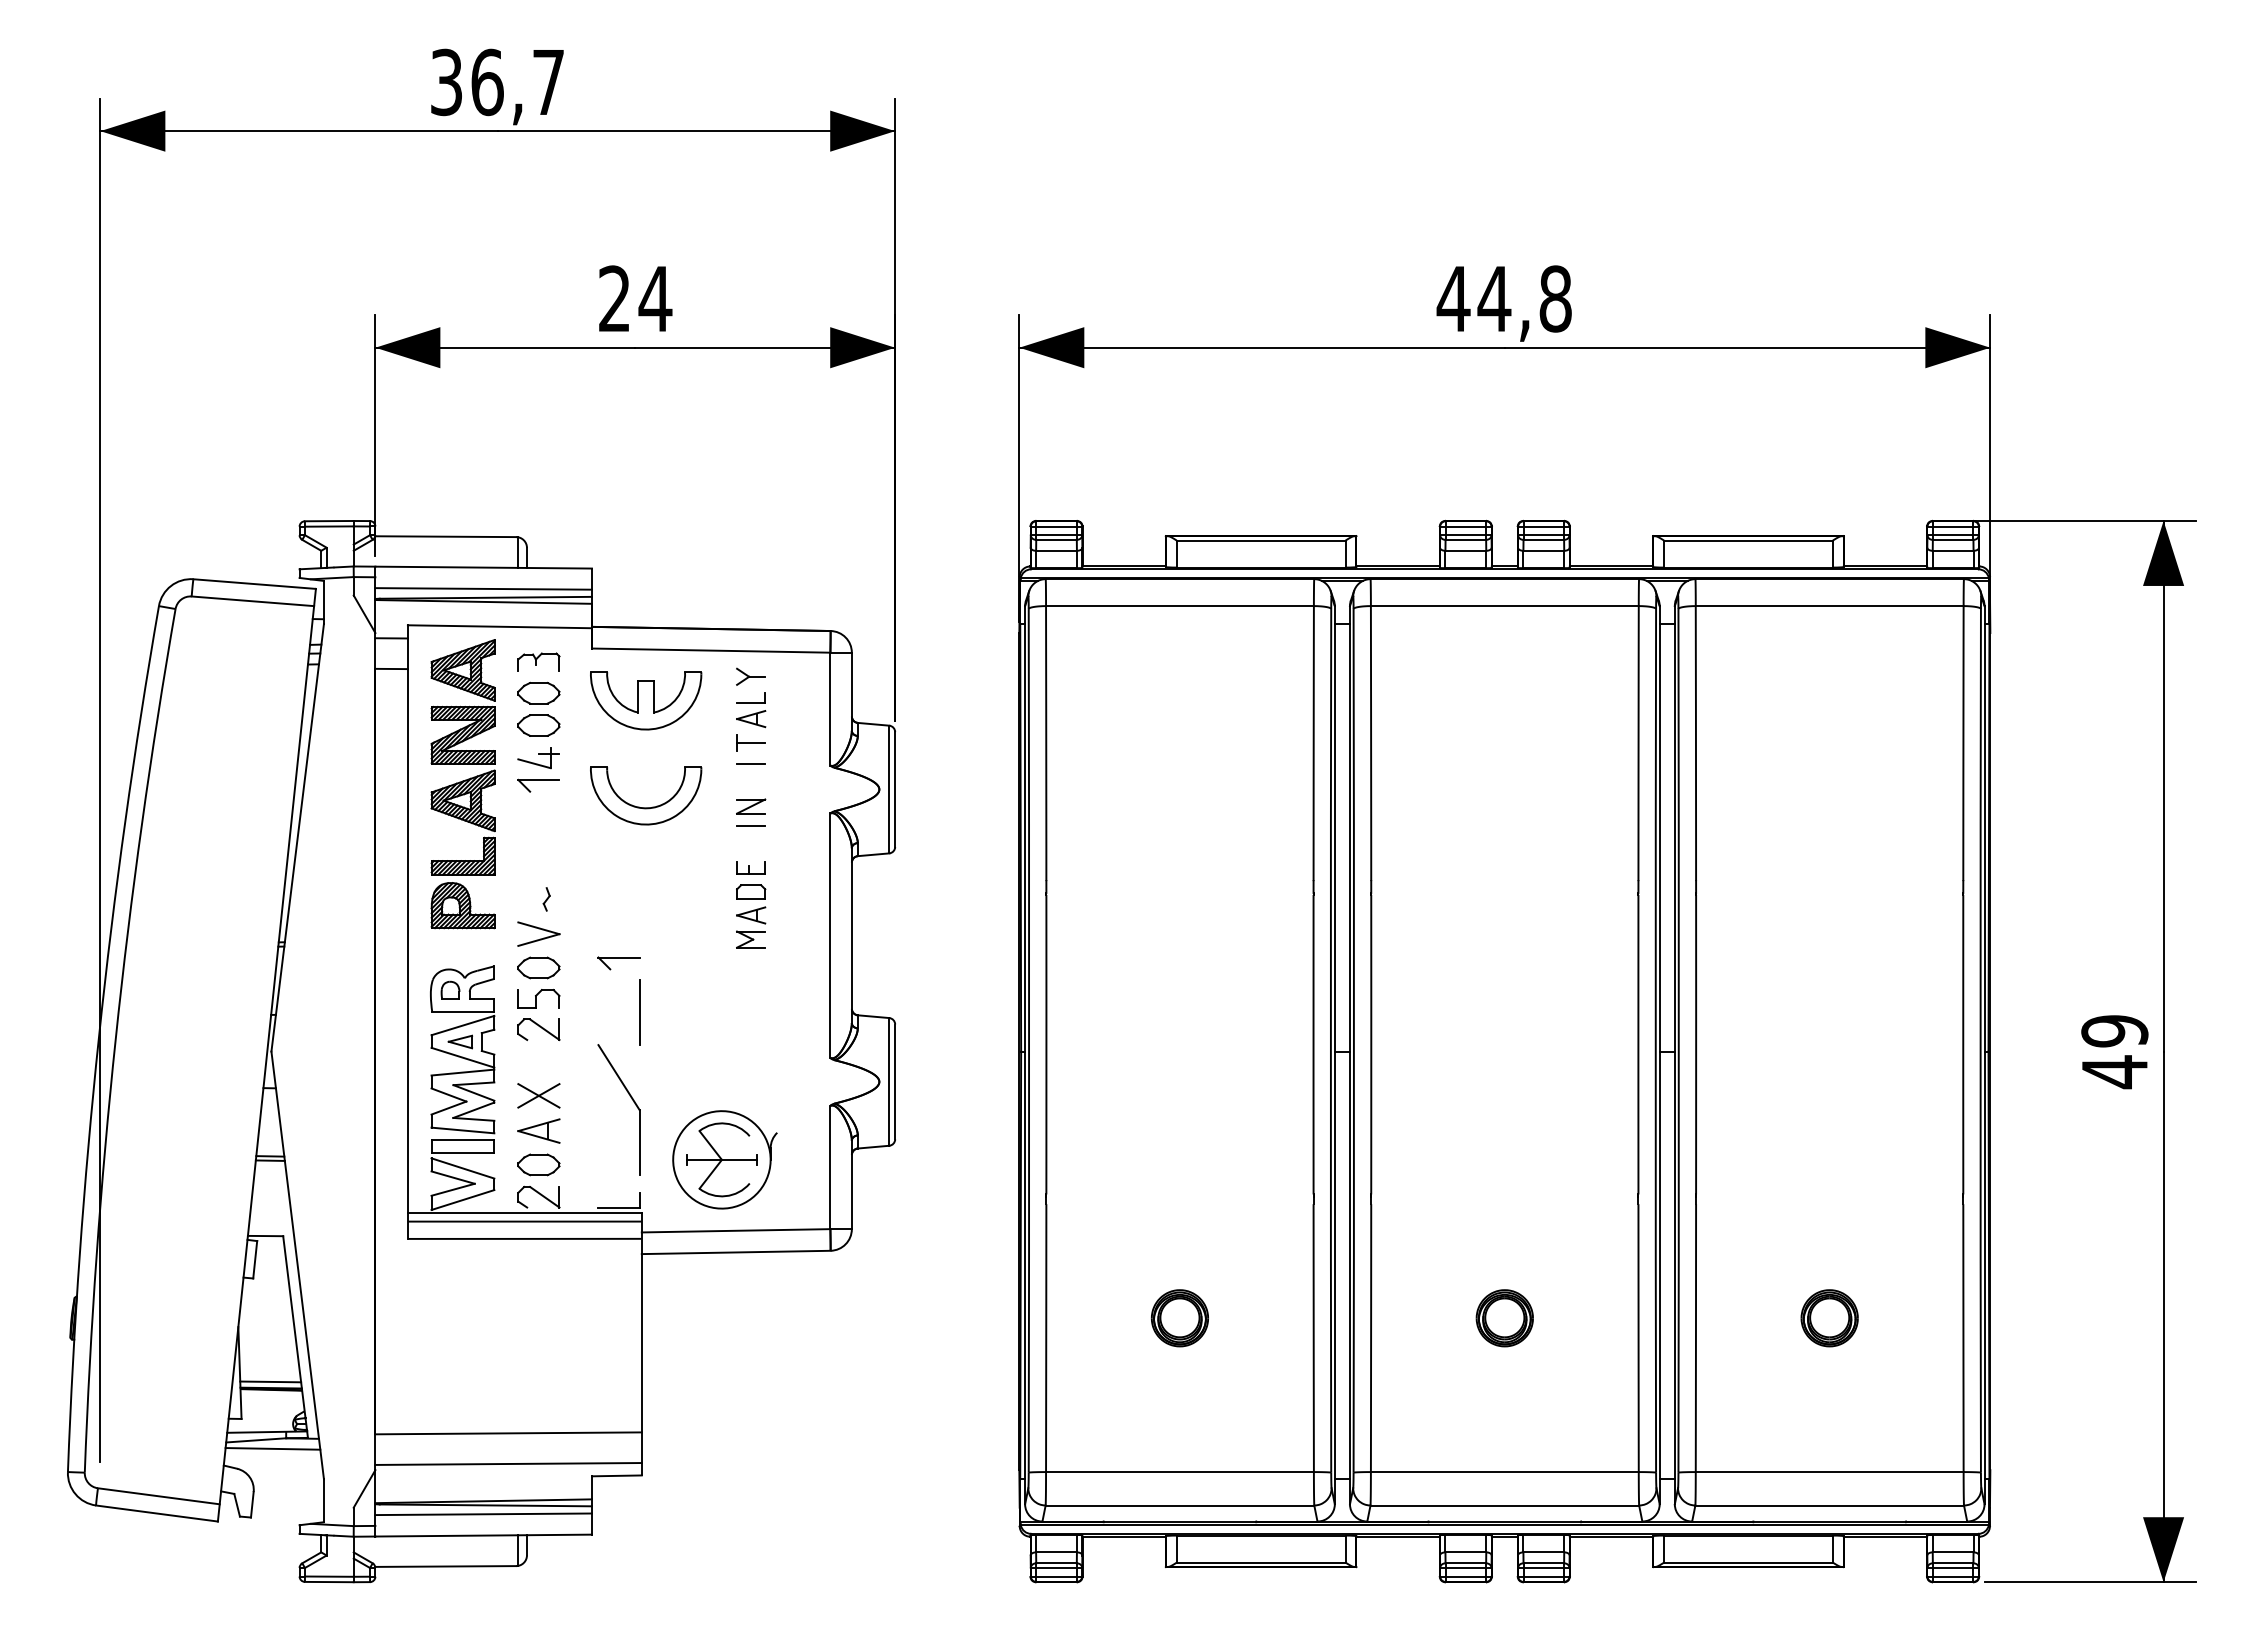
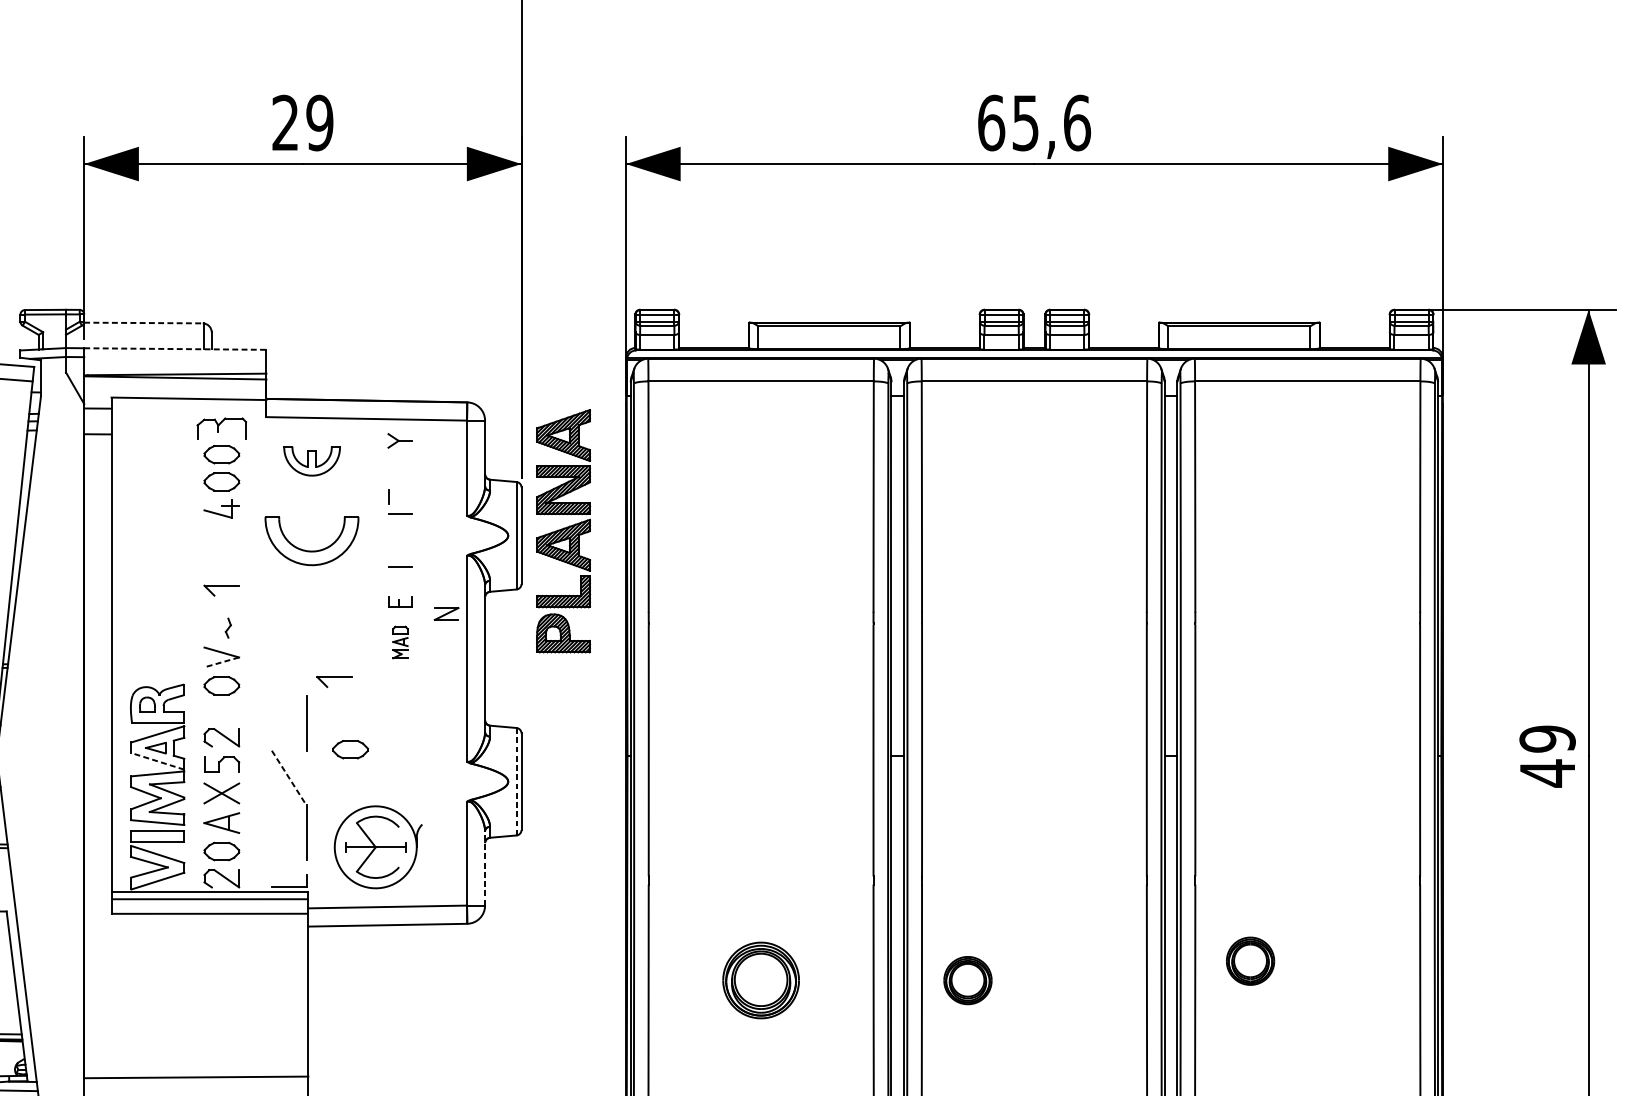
text: (655, 298) -> (319, 122), 24 -> 29
text: (1504, 298) -> (1034, 122), 44,8 -> 65,6
line: (446, 536) -> (144, 322), solid -> dashed
line: (484, 567) -> (176, 348), solid -> dashed
line: (483, 588) -> (175, 366), removed
part: (538, 661) -> (221, 428), size x1.4
part: (646, 700) -> (312, 460), size x0.6
part: (751, 710) -> (400, 469), removed
line: (751, 743) -> (400, 497), removed
part: (462, 784) -> (563, 531), moved
part: (538, 785) -> (221, 590), moved
part: (751, 806) -> (446, 613), moved
part: (751, 916) -> (400, 642), size x0.6
line: (538, 940) -> (221, 662), solid -> dashed
part: (618, 963) -> (334, 682), moved
part: (538, 998) -> (221, 764), moved
part: (691, 1043) -> (350, 749), added
line: (462, 1057) -> (157, 761), solid -> dashed
line: (619, 1078) -> (289, 778), solid -> dashed
line: (889, 1081) -> (516, 781), solid -> dashed
line: (851, 1184) -> (484, 868), solid -> dashed
part: (1179, 1318) -> (760, 980), size x1.6
part: (1504, 1318) -> (967, 980), moved
part: (1829, 1318) -> (1250, 961), moved

